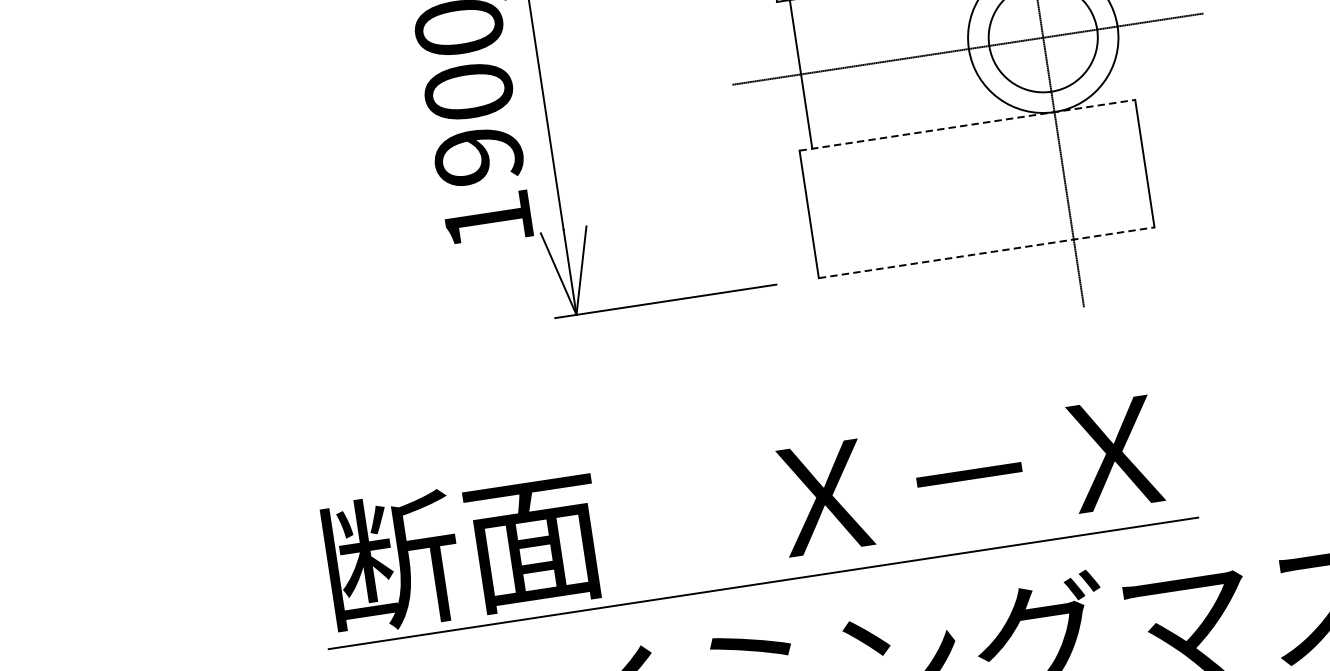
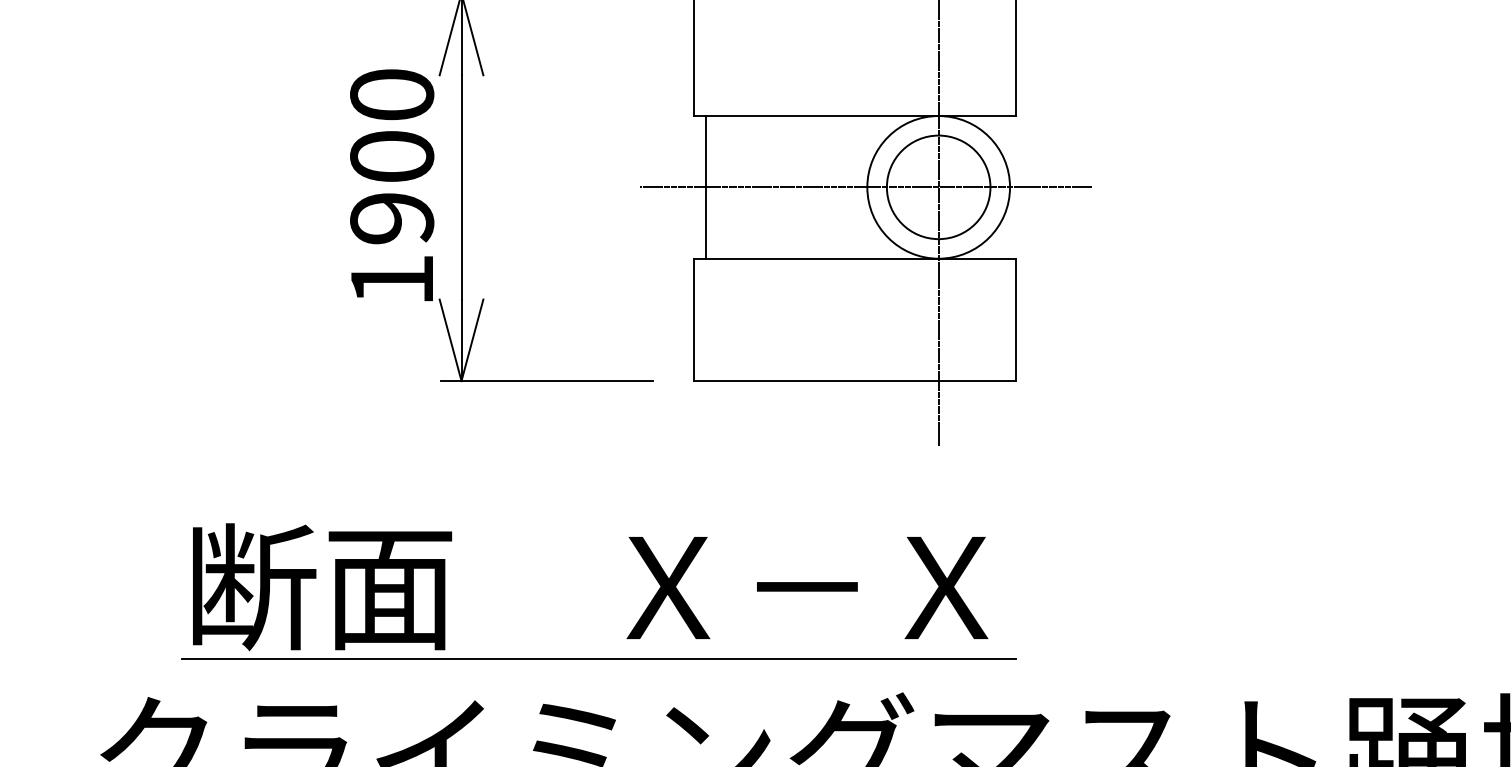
line: (967, 125) -> (855, 258), dashed -> solid
line: (987, 253) -> (855, 381), dashed -> solid

